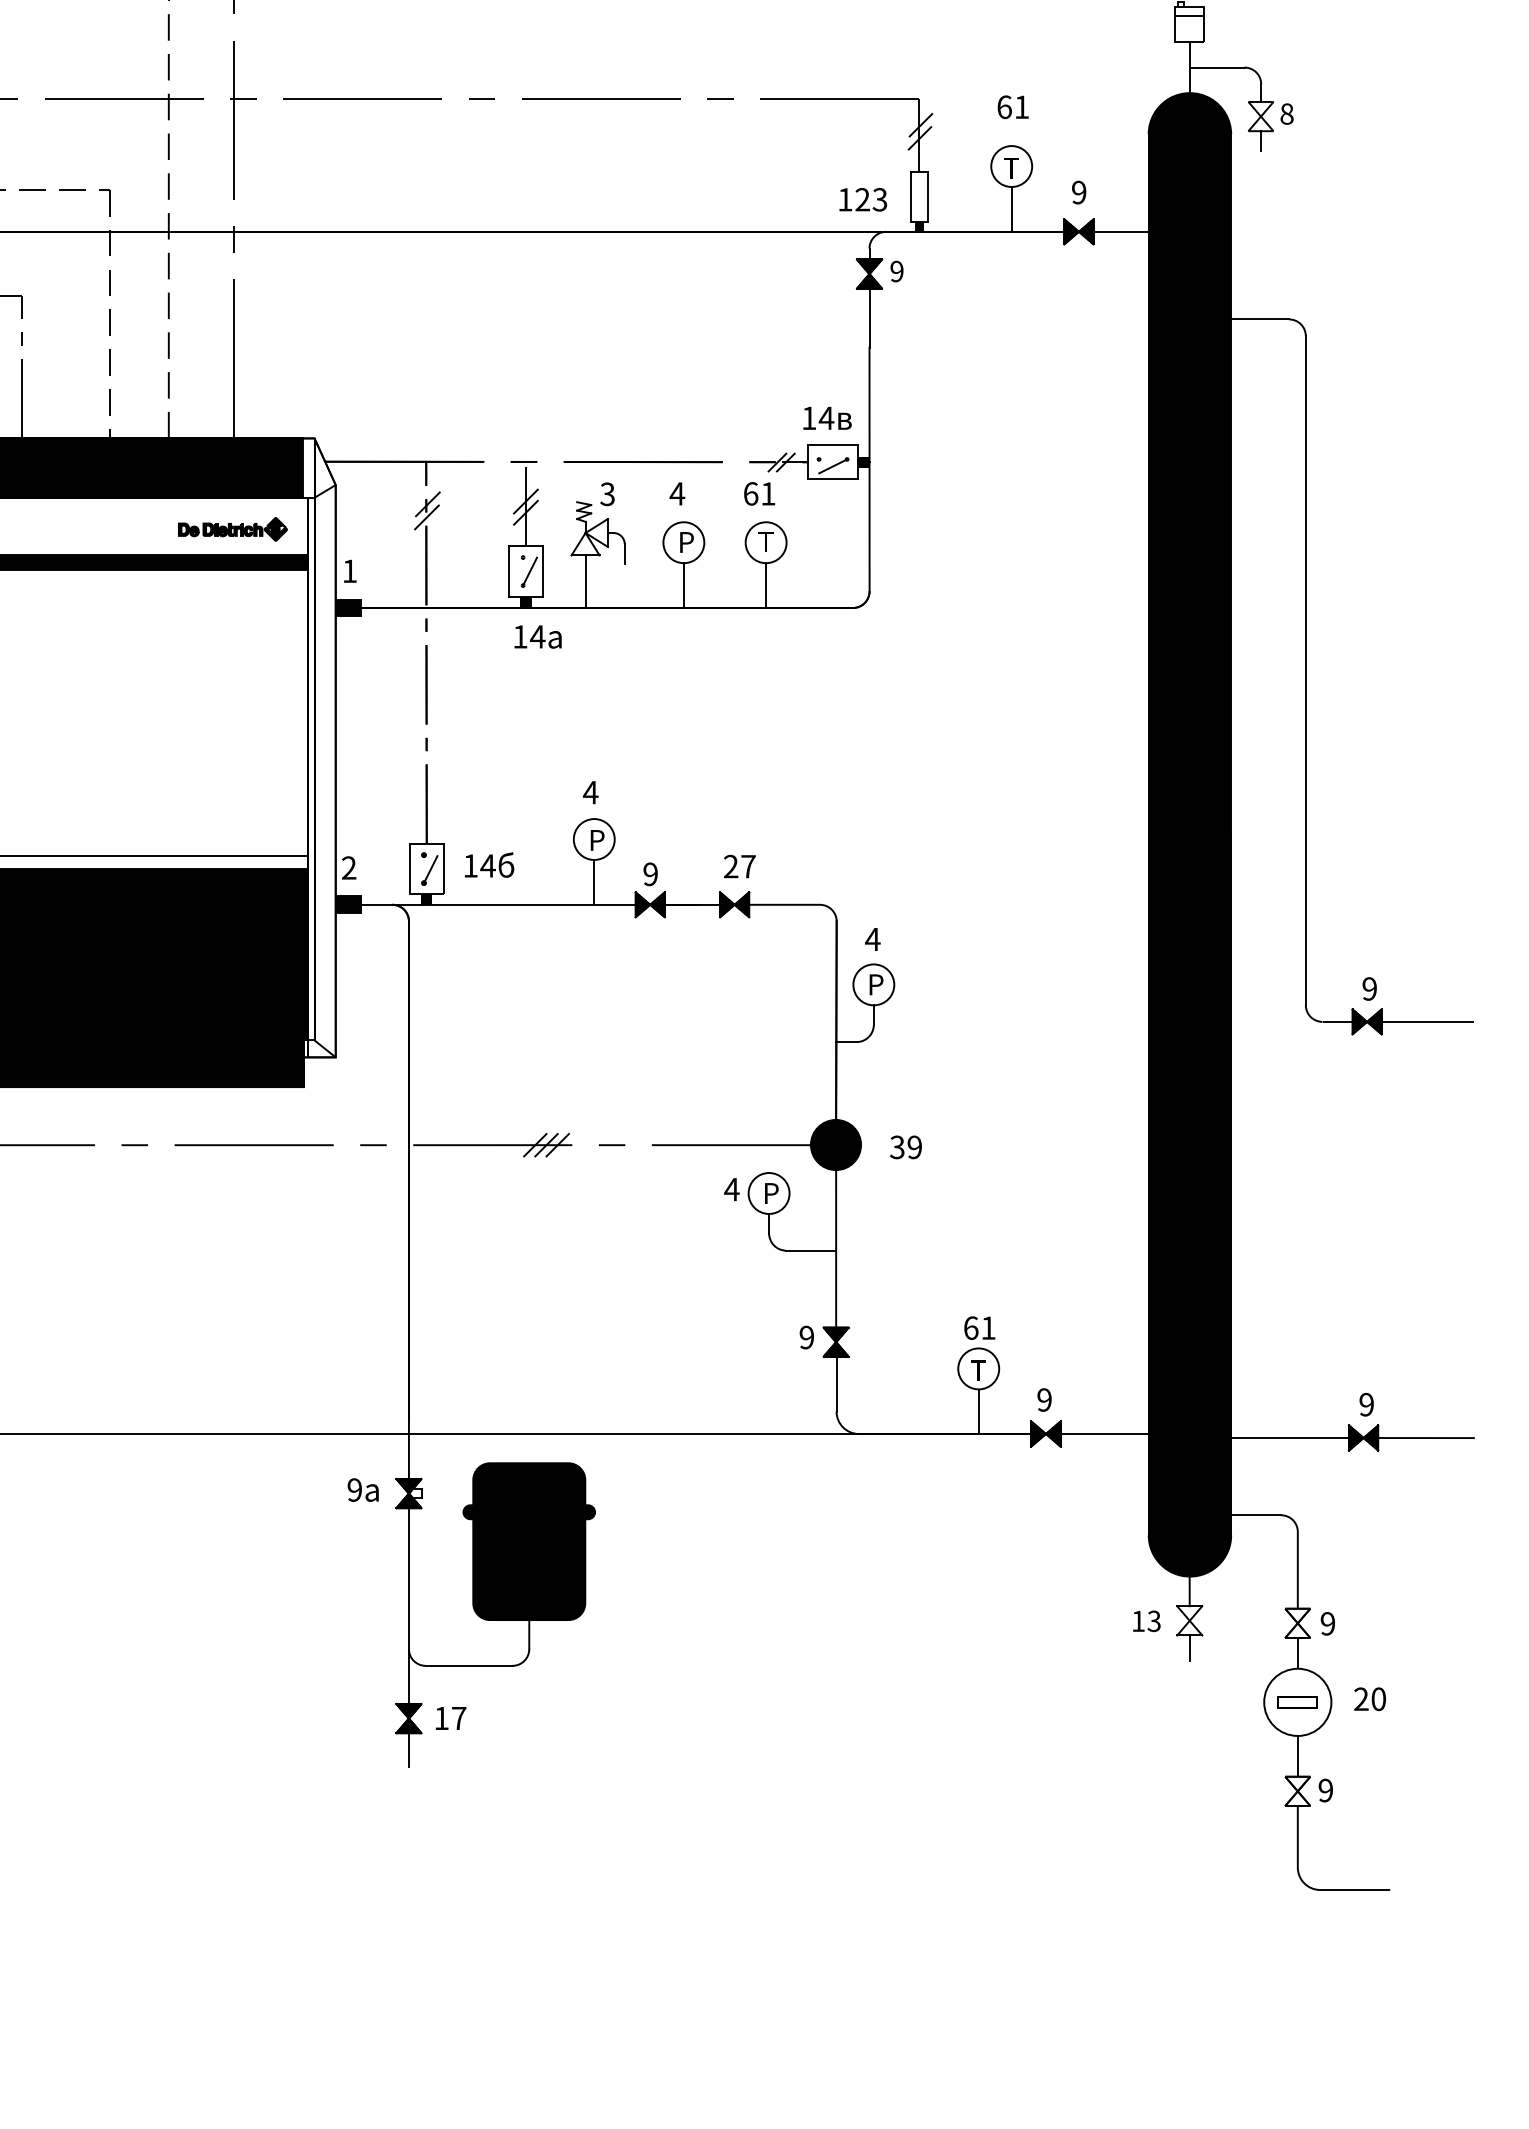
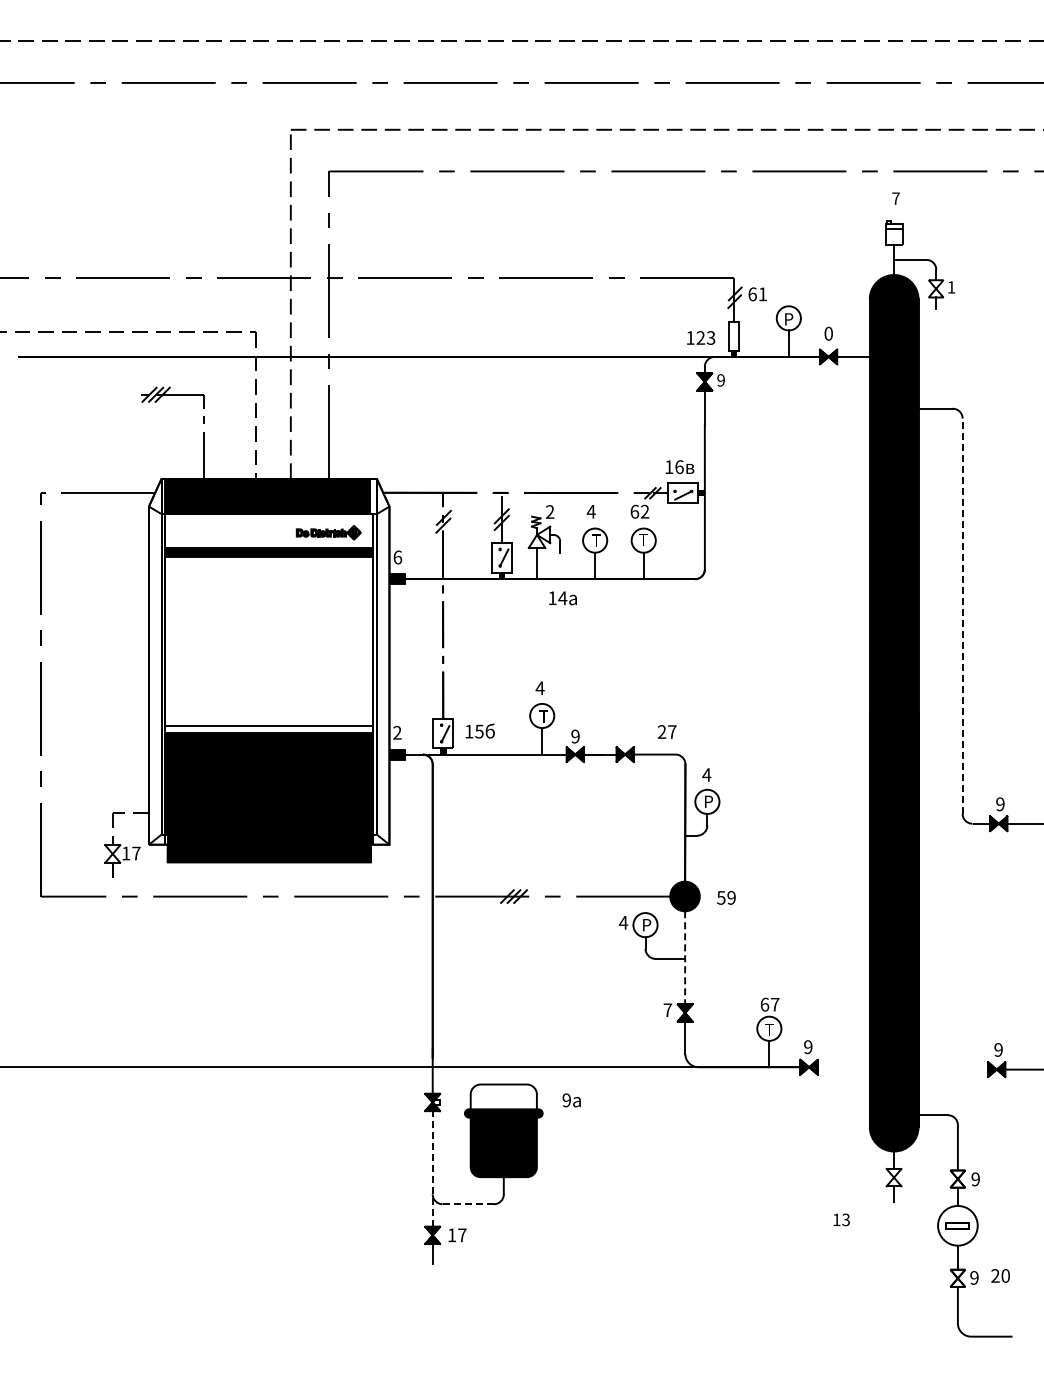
text: (1012, 107) -> (757, 294), moved
text: (1286, 114) -> (951, 287), 8 -> 1
text: (1011, 168) -> (788, 319), Т -> P
text: (1078, 192) -> (828, 333), 9 -> 0
text: (826, 418) -> (679, 467), 14 -> 16
text: (606, 493) -> (549, 511), 3 -> 2
text: (767, 493) -> (644, 511), 61 -> 62
text: (686, 542) -> (596, 540), P -> Т
text: (349, 571) -> (397, 557), 1 -> 6
text: (537, 637) -> (562, 598), moved
line: (1305, 671) -> (962, 616), solid -> dashed
text: (596, 840) -> (543, 716), P -> Т
text: (486, 865) -> (478, 731), 14 -> 15
text: (738, 865) -> (666, 731), moved
text: (897, 1146) -> (721, 897), 39 -> 59
line: (836, 1248) -> (685, 957), solid -> dashed
text: (989, 1327) -> (775, 1004), 61 -> 67
text: (806, 1337) -> (667, 1010), 9 -> 7
line: (1104, 1434) -> (843, 1067), removed
line: (1290, 1437) -> (953, 1069), removed
fill: (528, 1483) -> (503, 1096), removed
text: (362, 1490) -> (571, 1100), moved
line: (408, 1605) -> (432, 1168), solid -> dashed
text: (1146, 1620) -> (841, 1219), moved
line: (469, 1666) -> (468, 1204), solid -> dashed
text: (1369, 1698) -> (1000, 1275), moved

